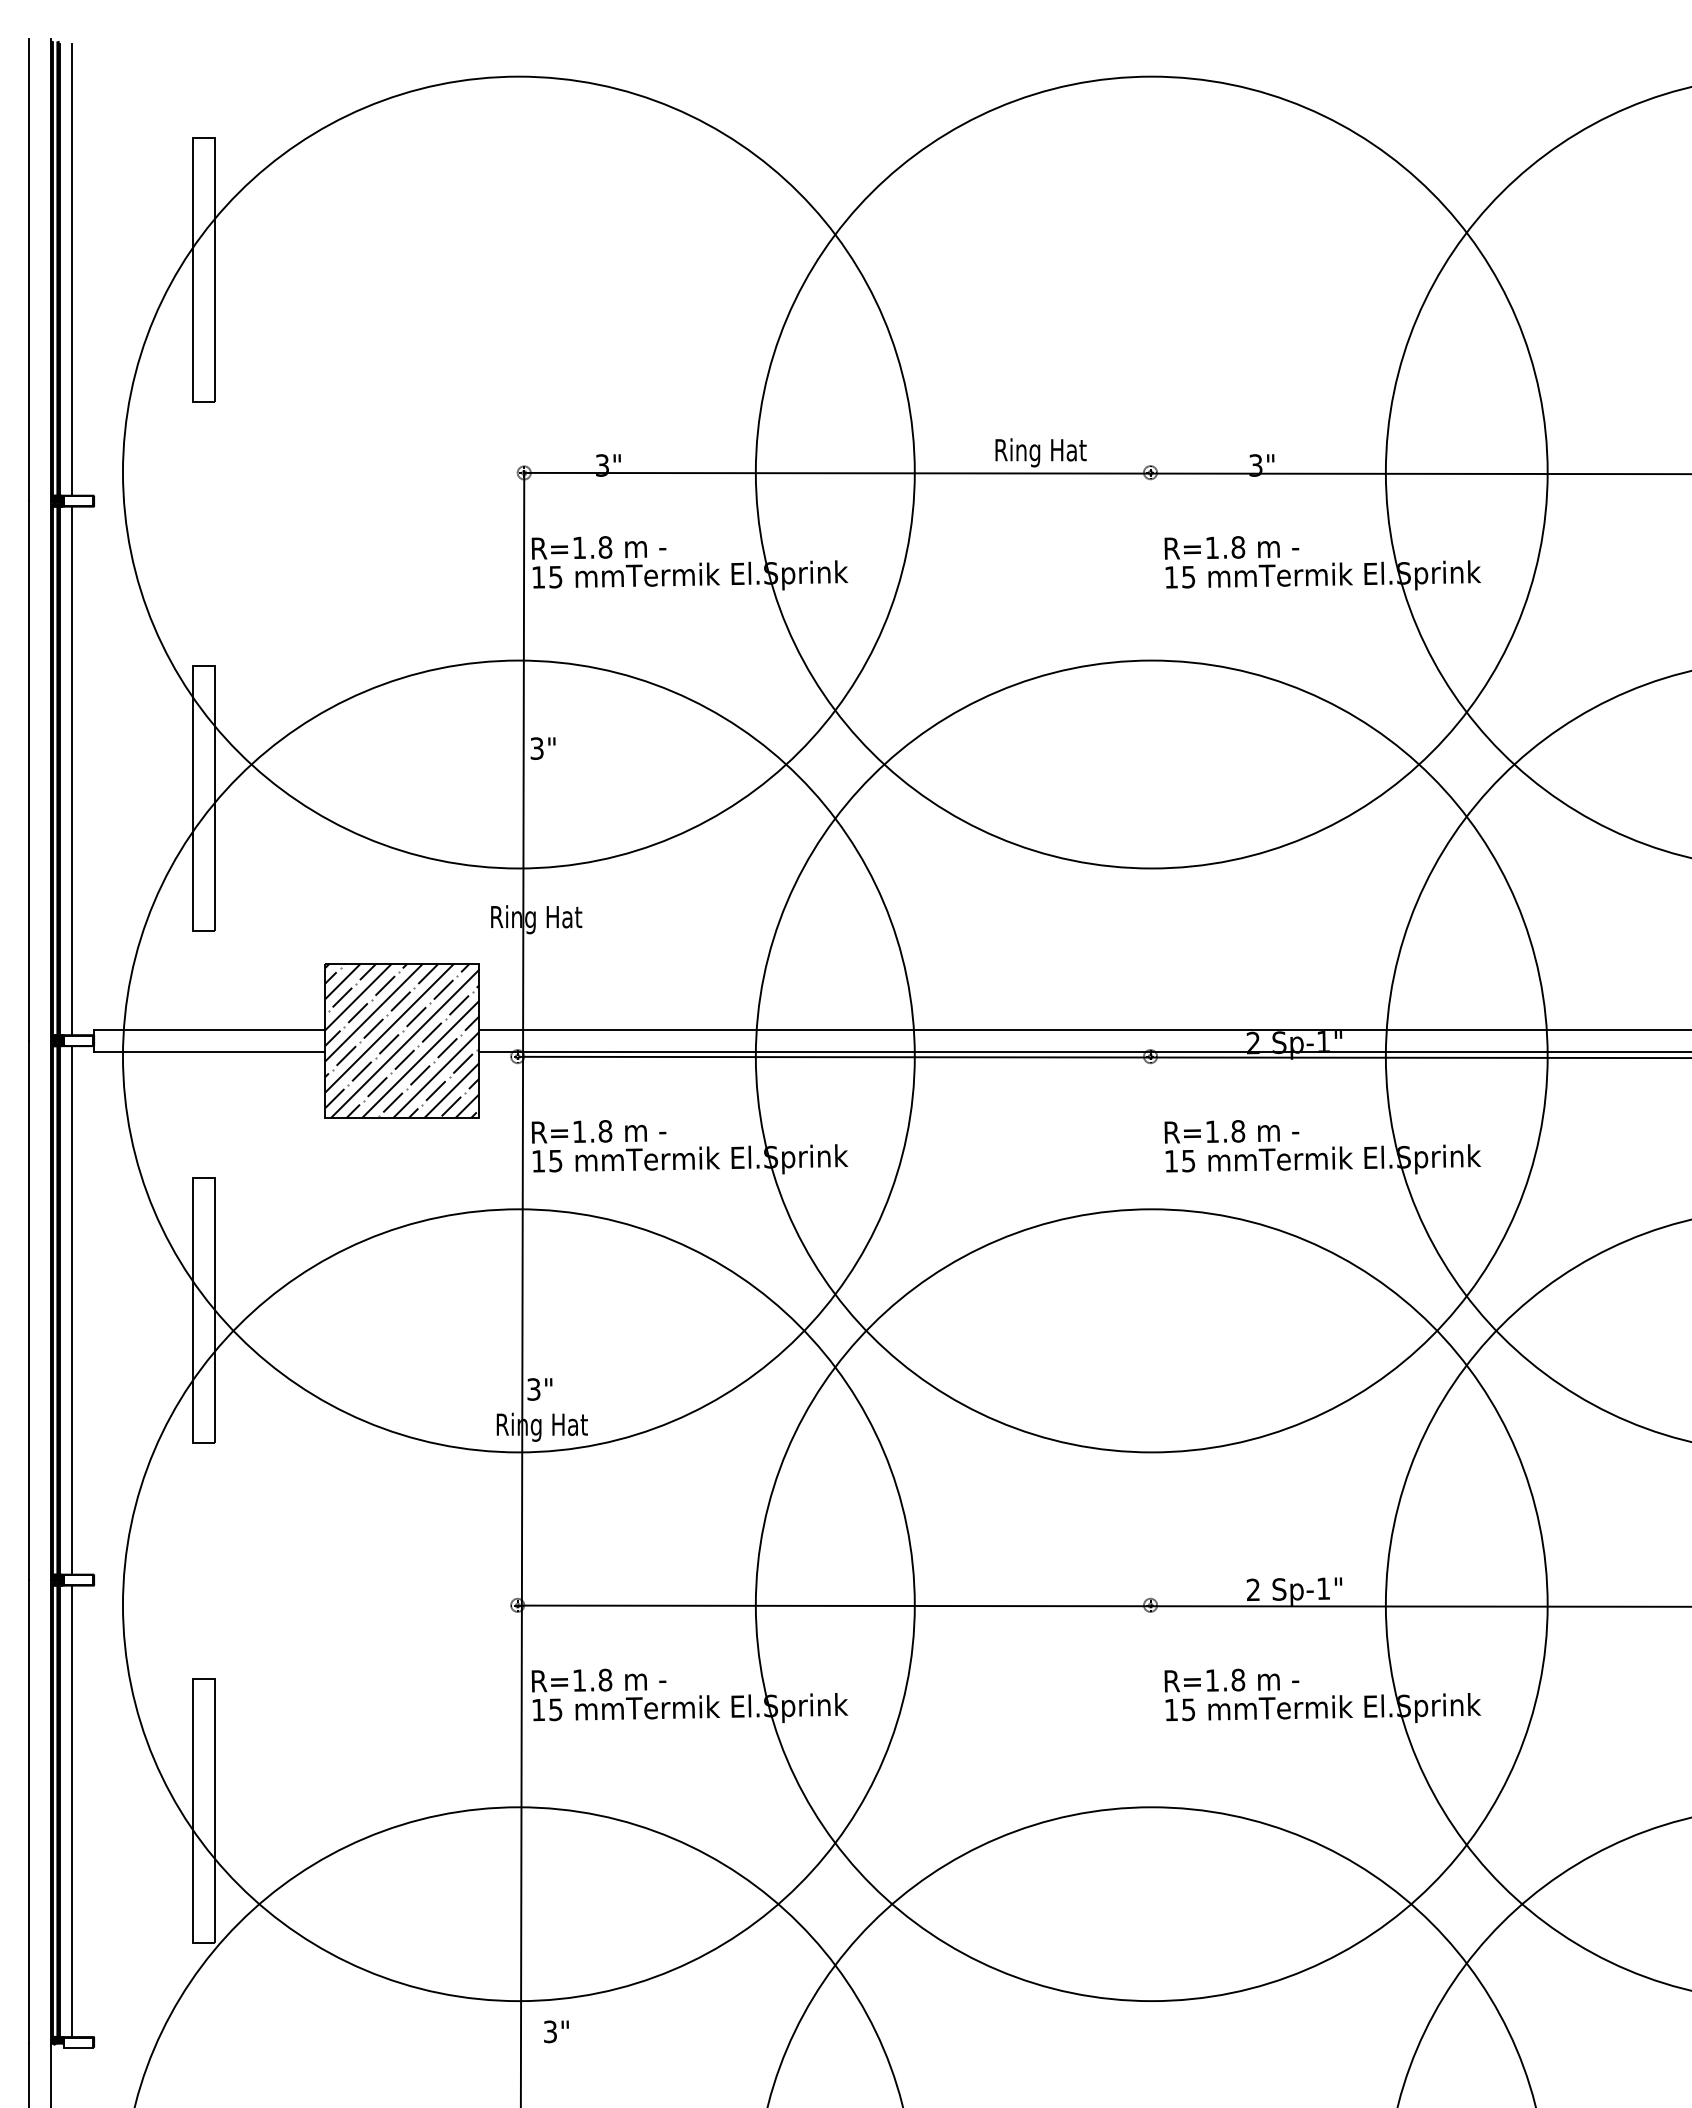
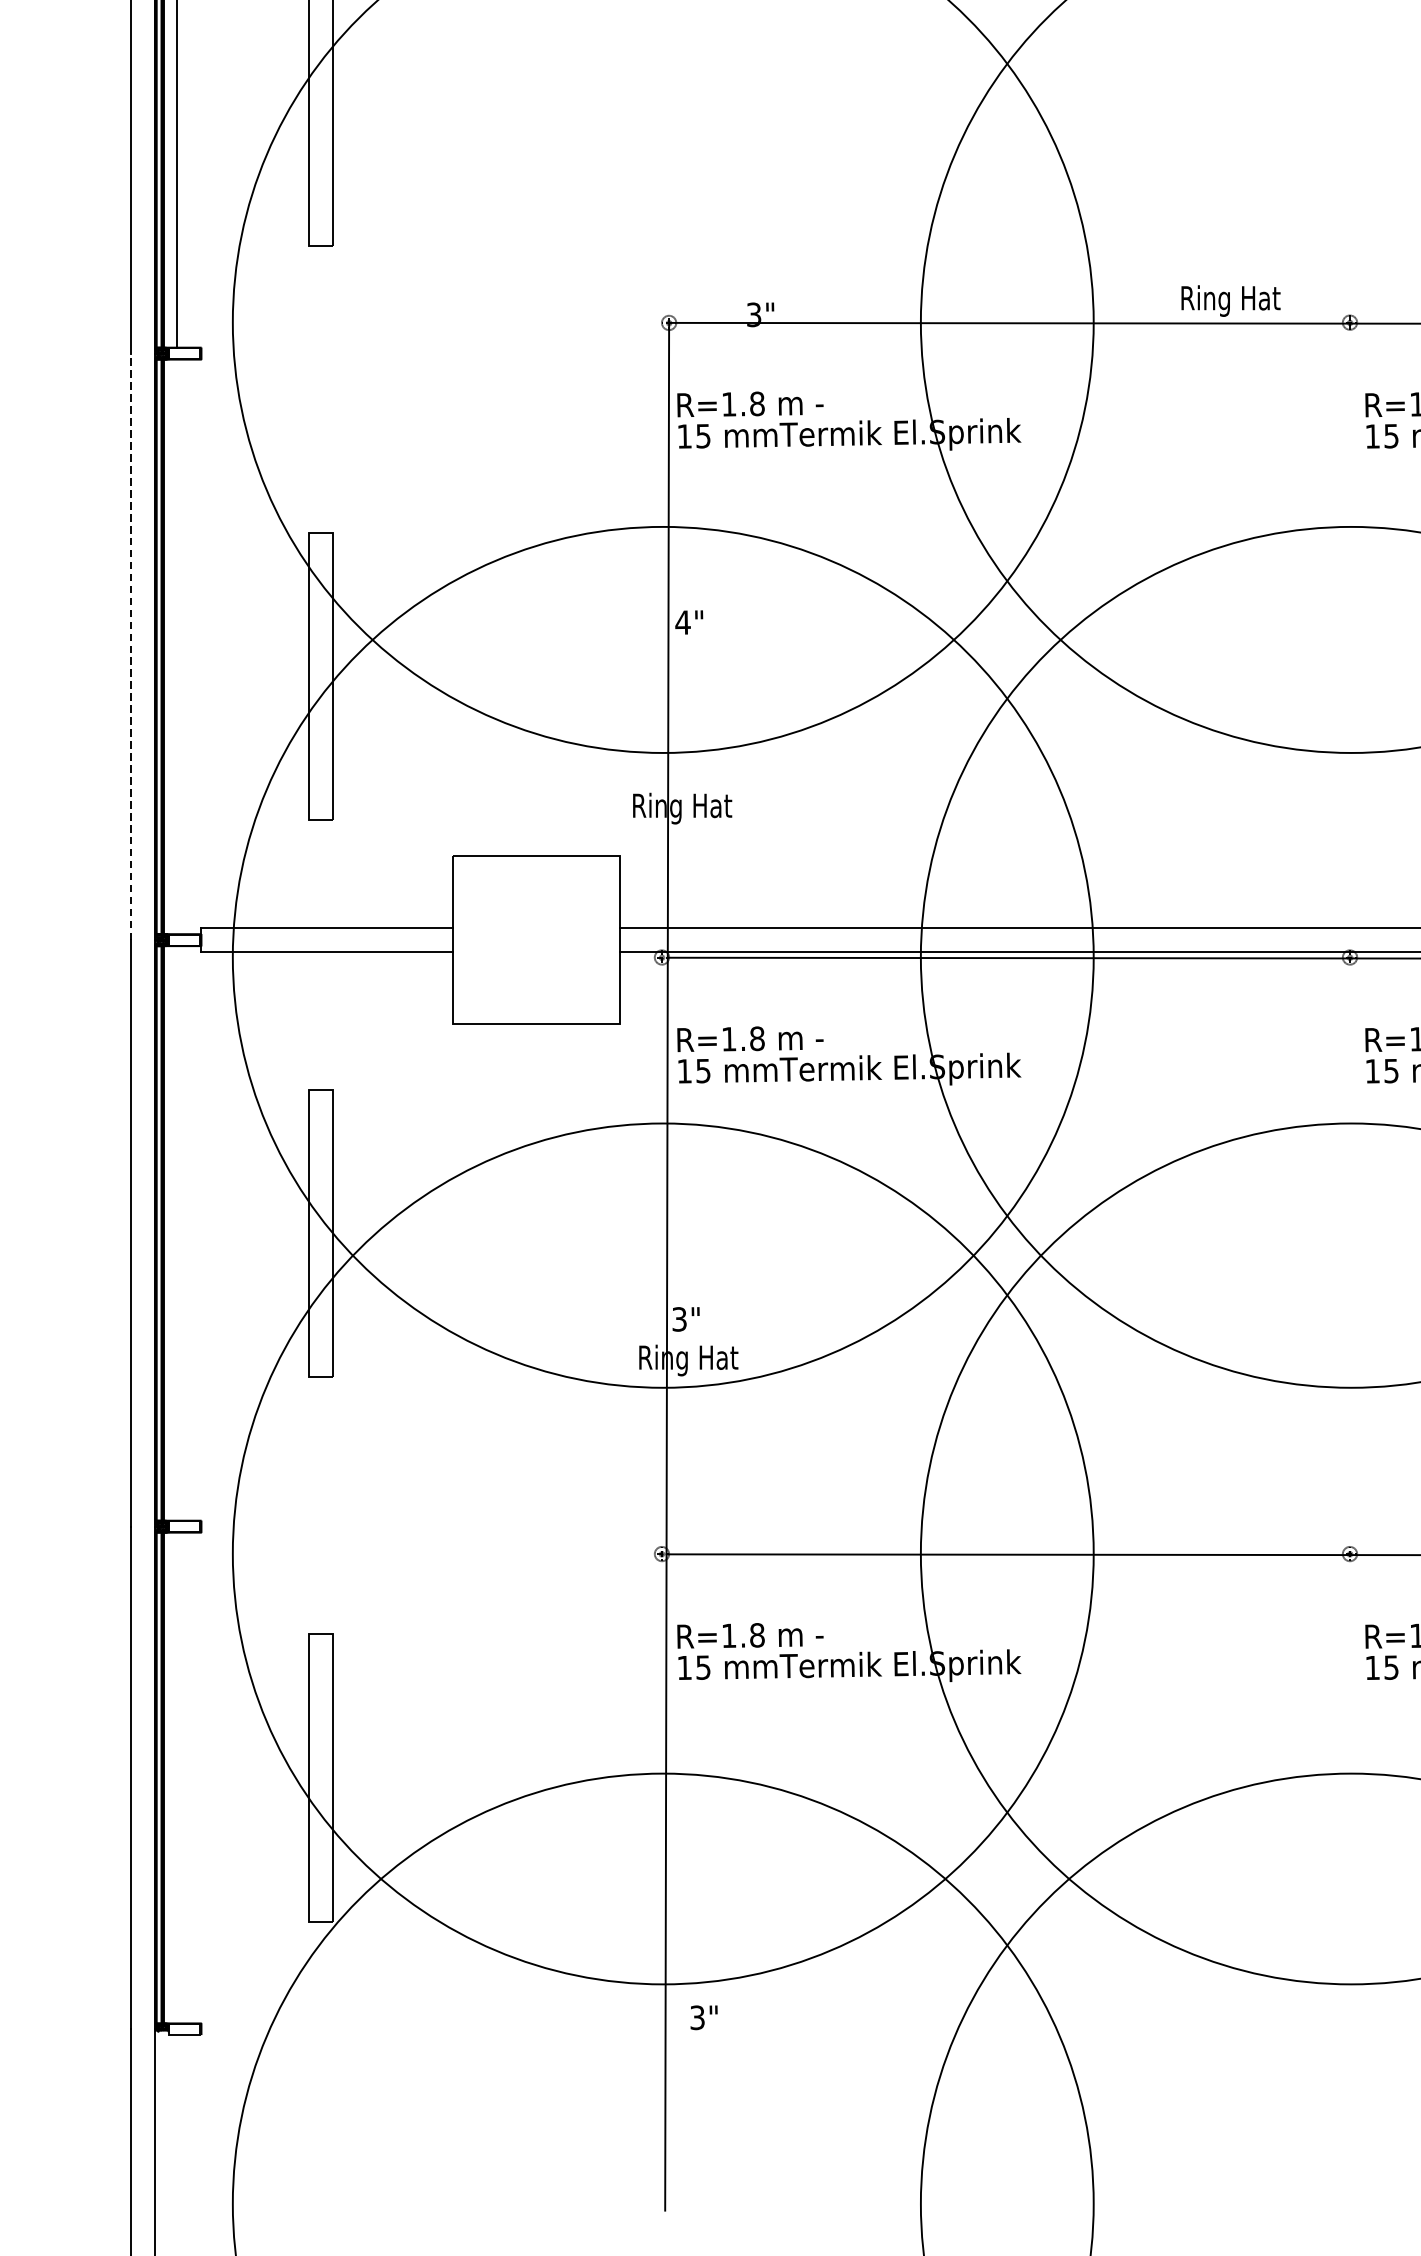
text: (536, 748) -> (682, 622), 3" -> 4"
line: (28, 770) -> (130, 646), solid -> dashed
line: (71, 770) -> (176, 646), removed
hatch: (402, 1040) -> (536, 939), removed
line: (71, 1310) -> (176, 1233), removed
line: (71, 1811) -> (176, 1778), removed

